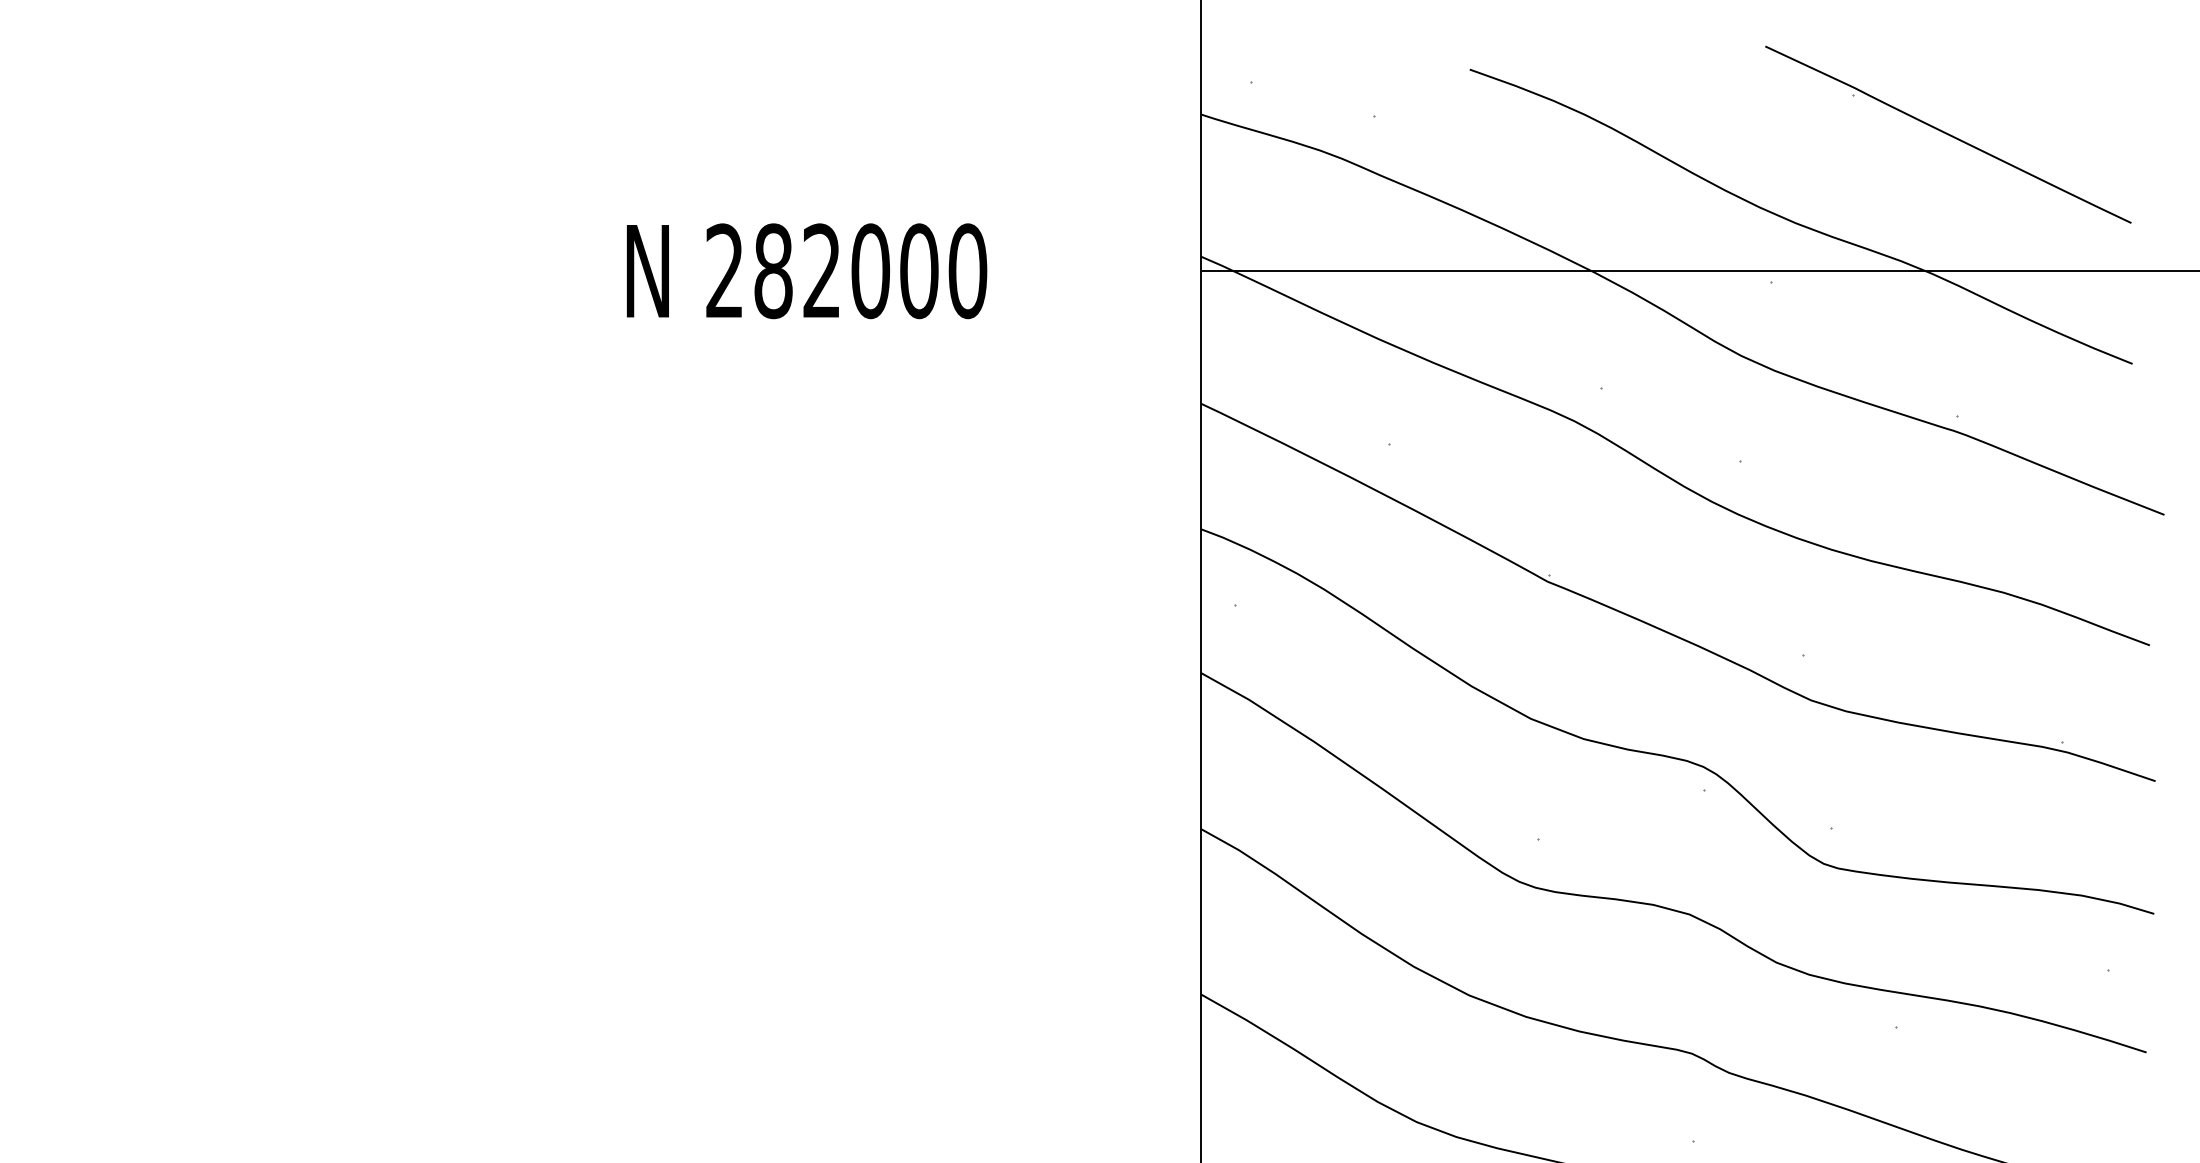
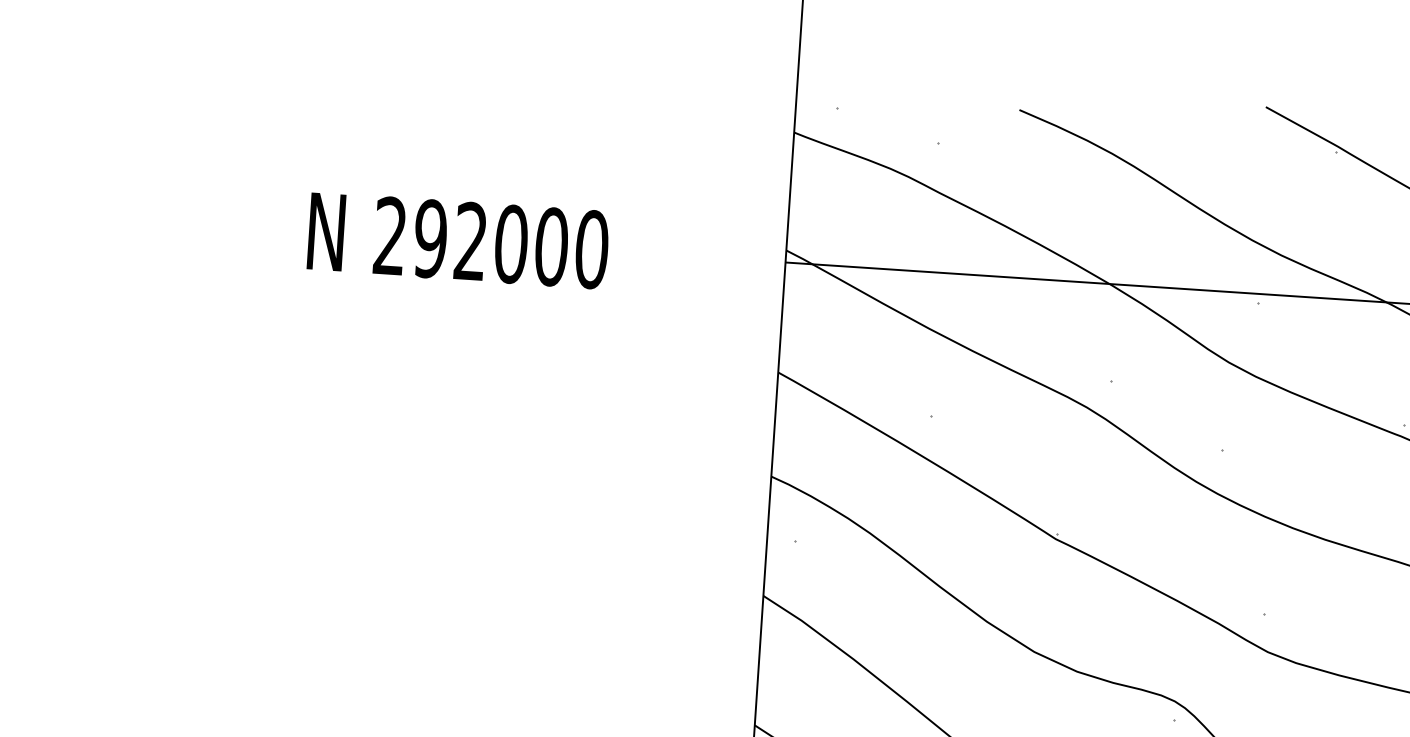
text: (773, 271) -> (430, 239), 282000 -> 292000

